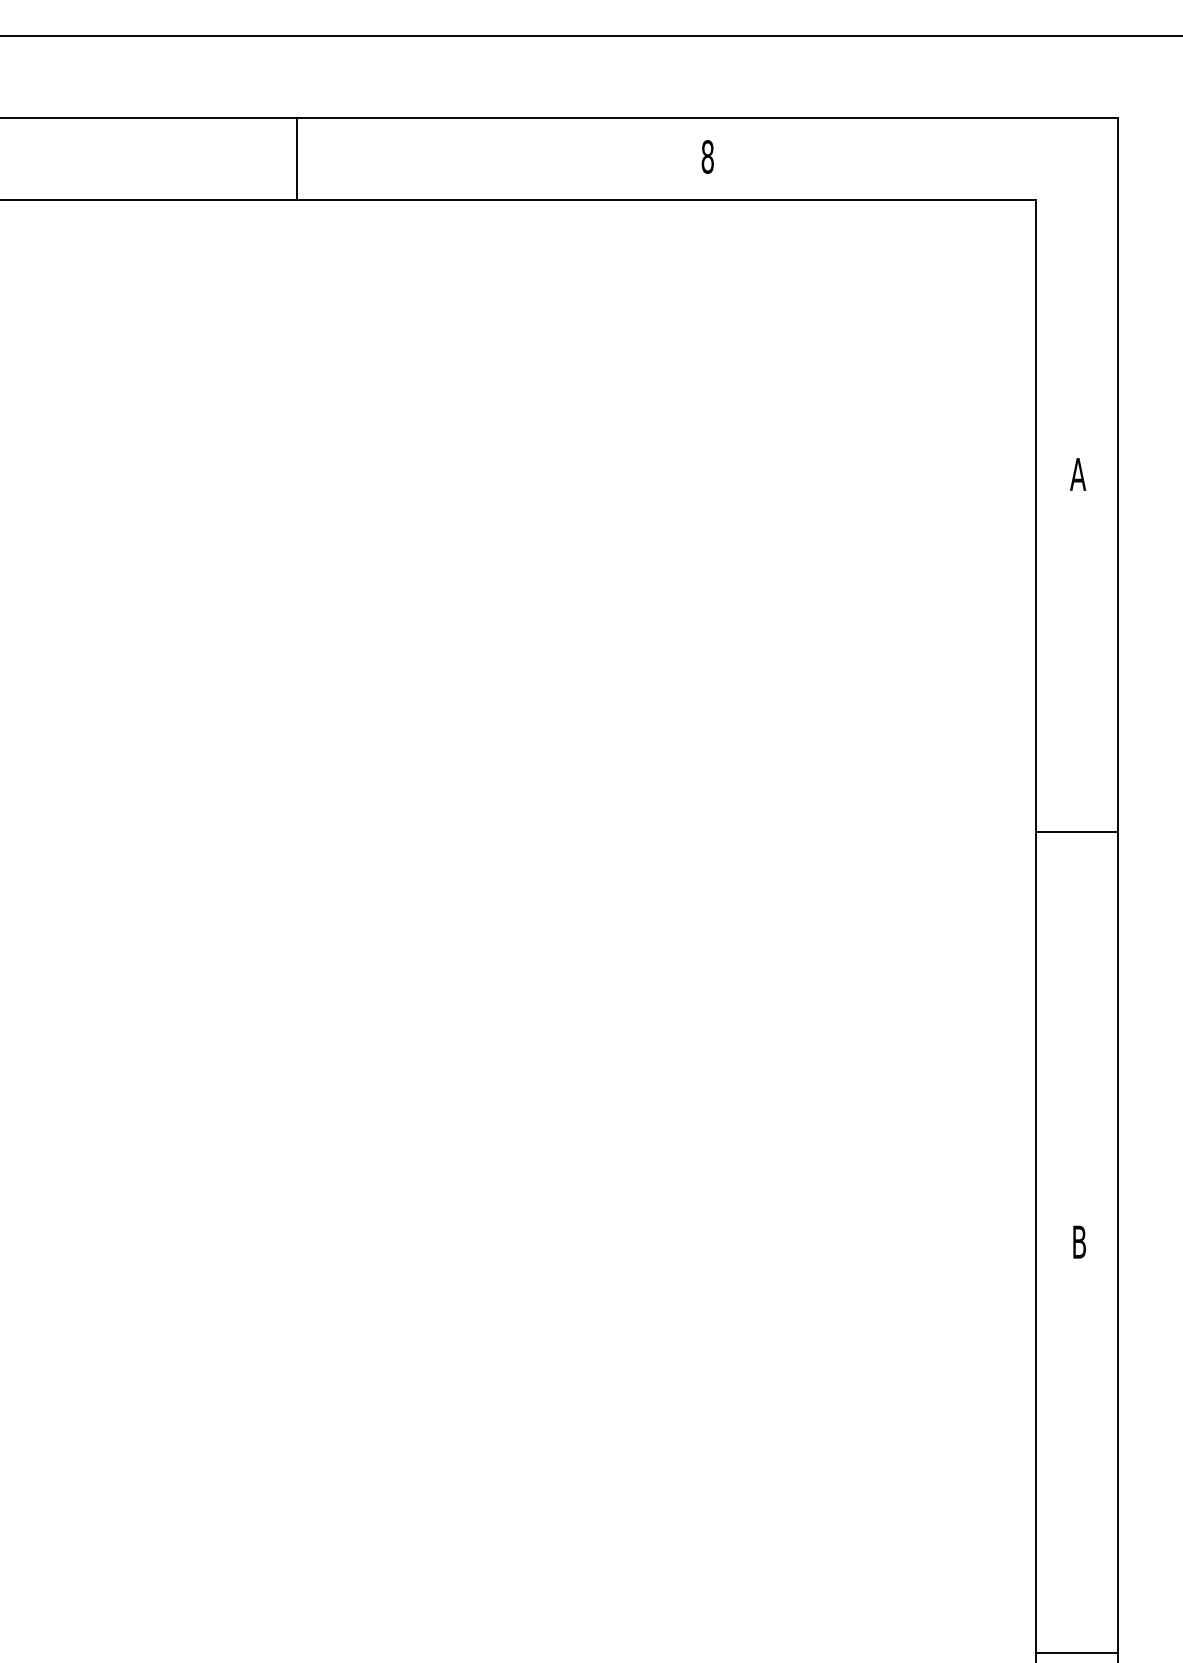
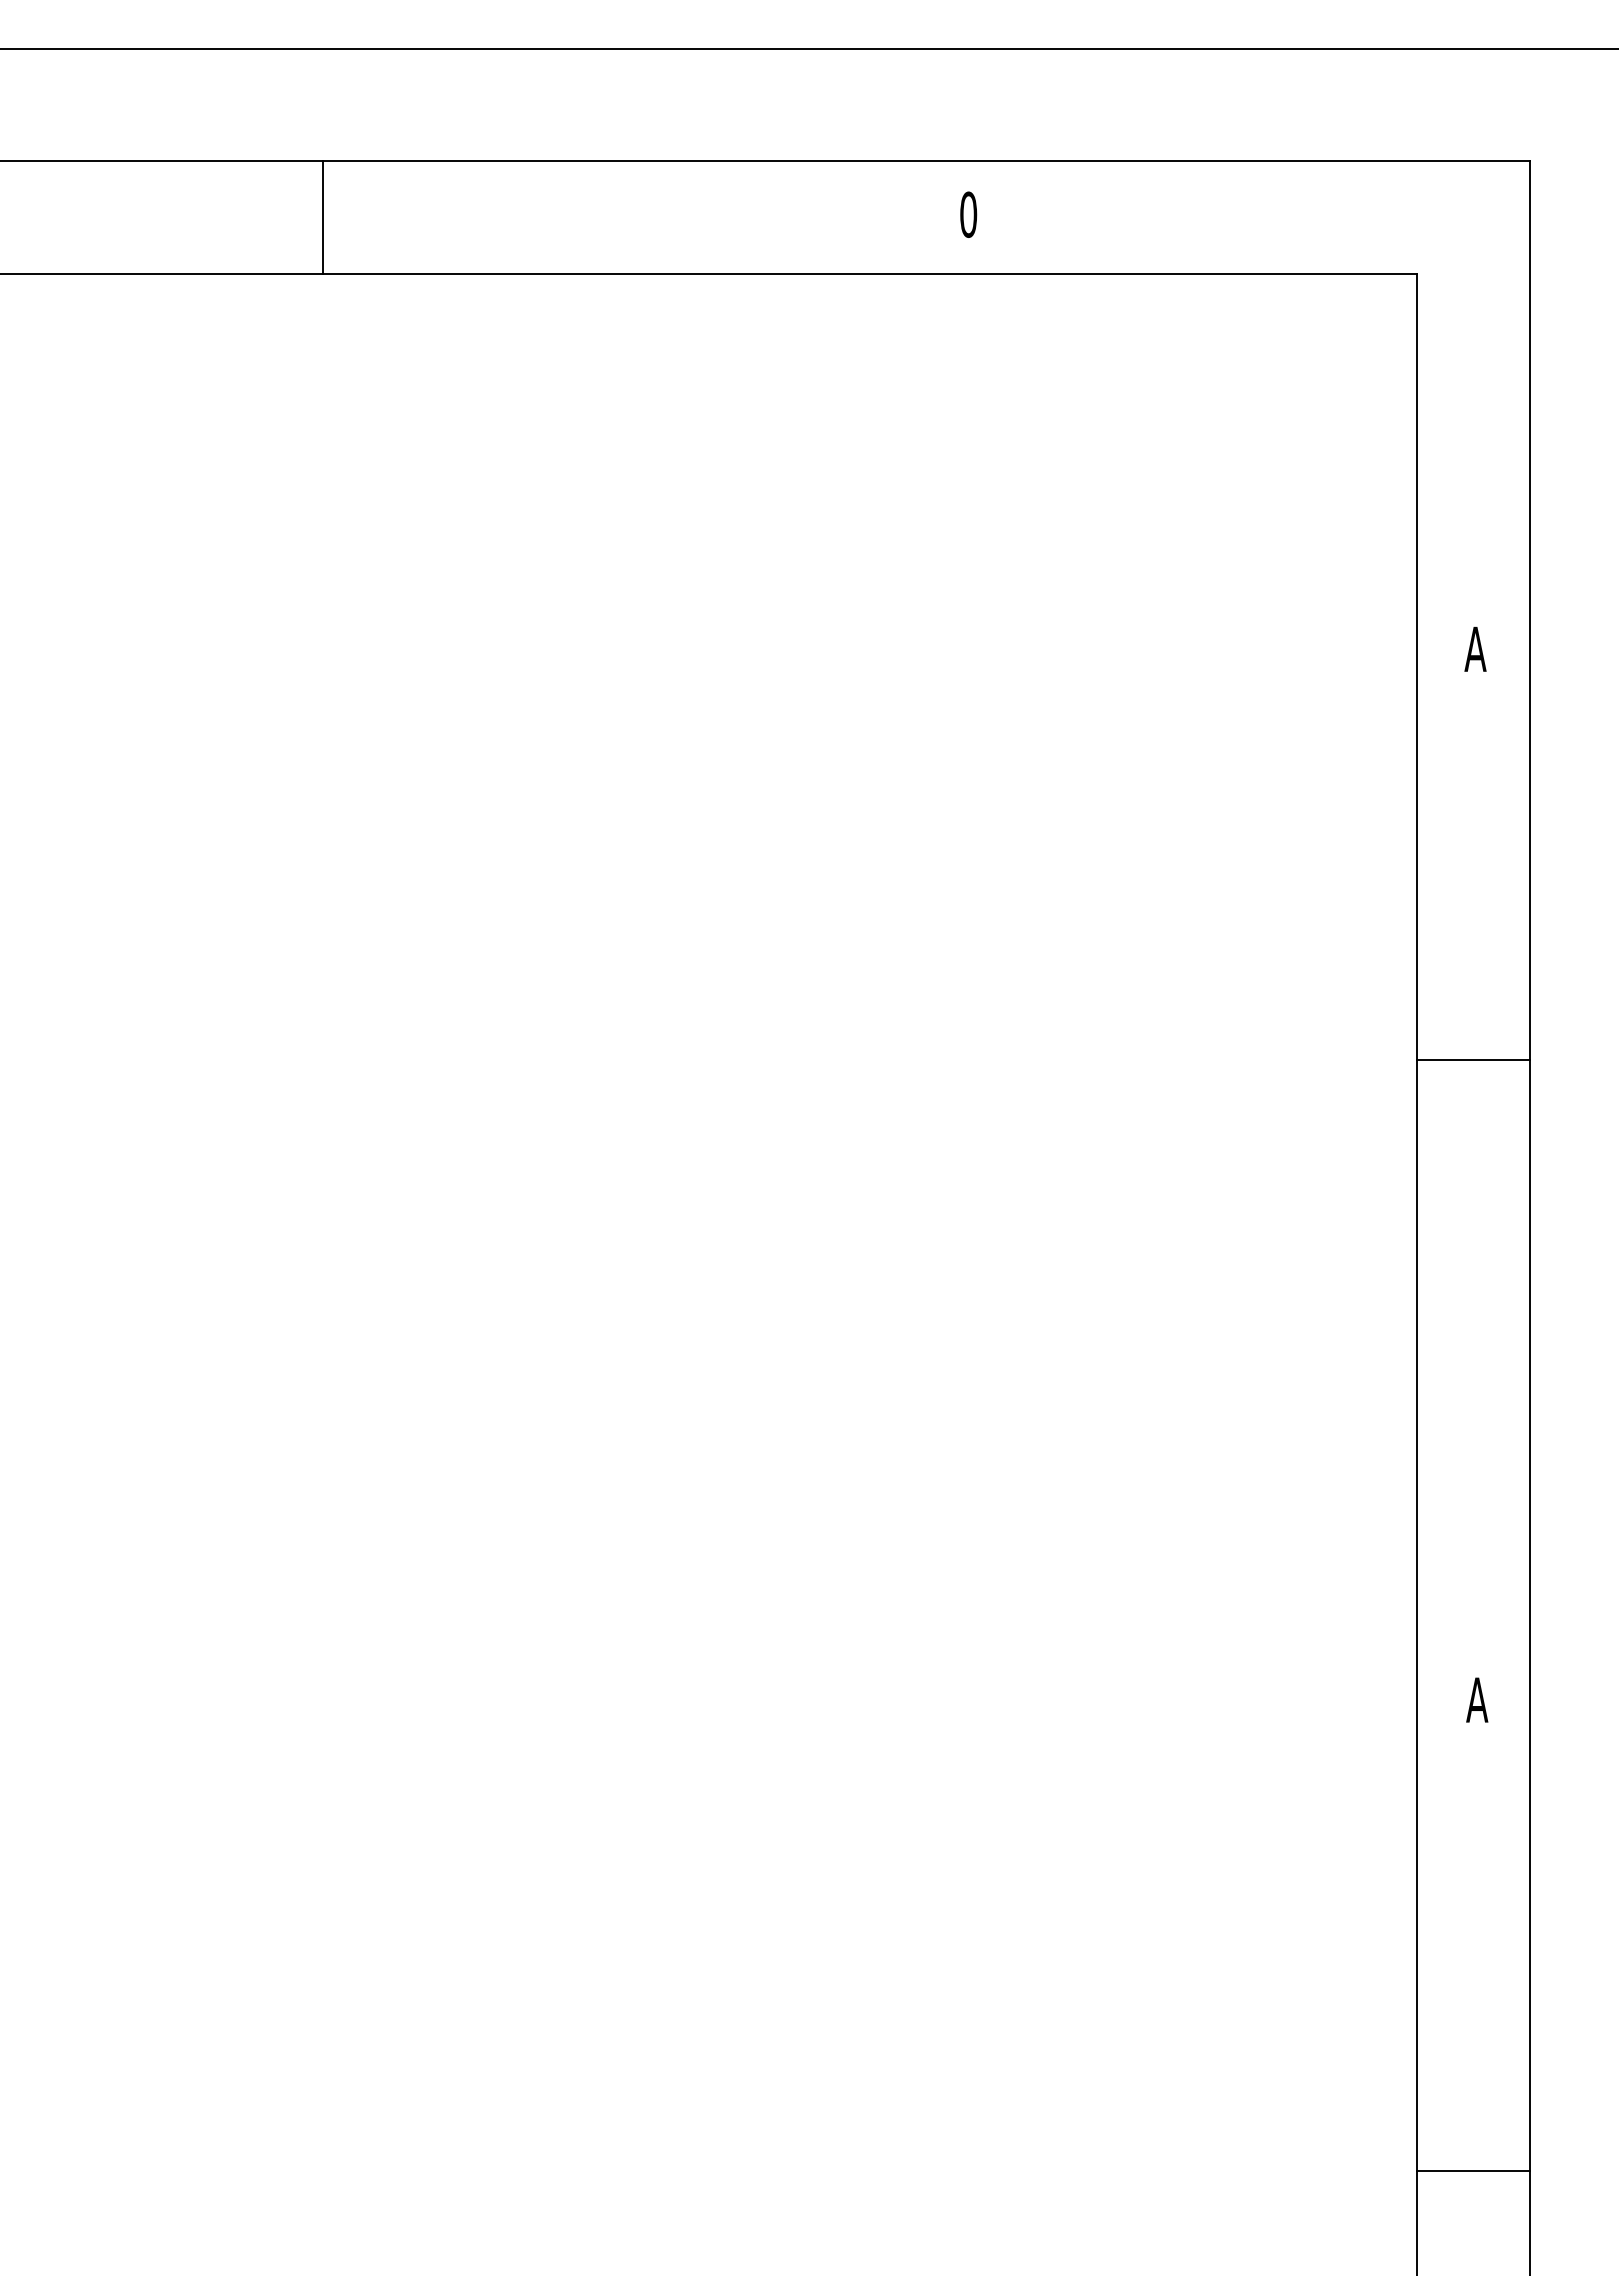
text: (707, 156) -> (968, 214), 8 -> 0
line: (297, 158) -> (323, 217), moved
line: (1076, 831) -> (1473, 1059), moved
text: (1079, 1241) -> (1477, 1699), B -> A
line: (1076, 1653) -> (1473, 2171), moved

